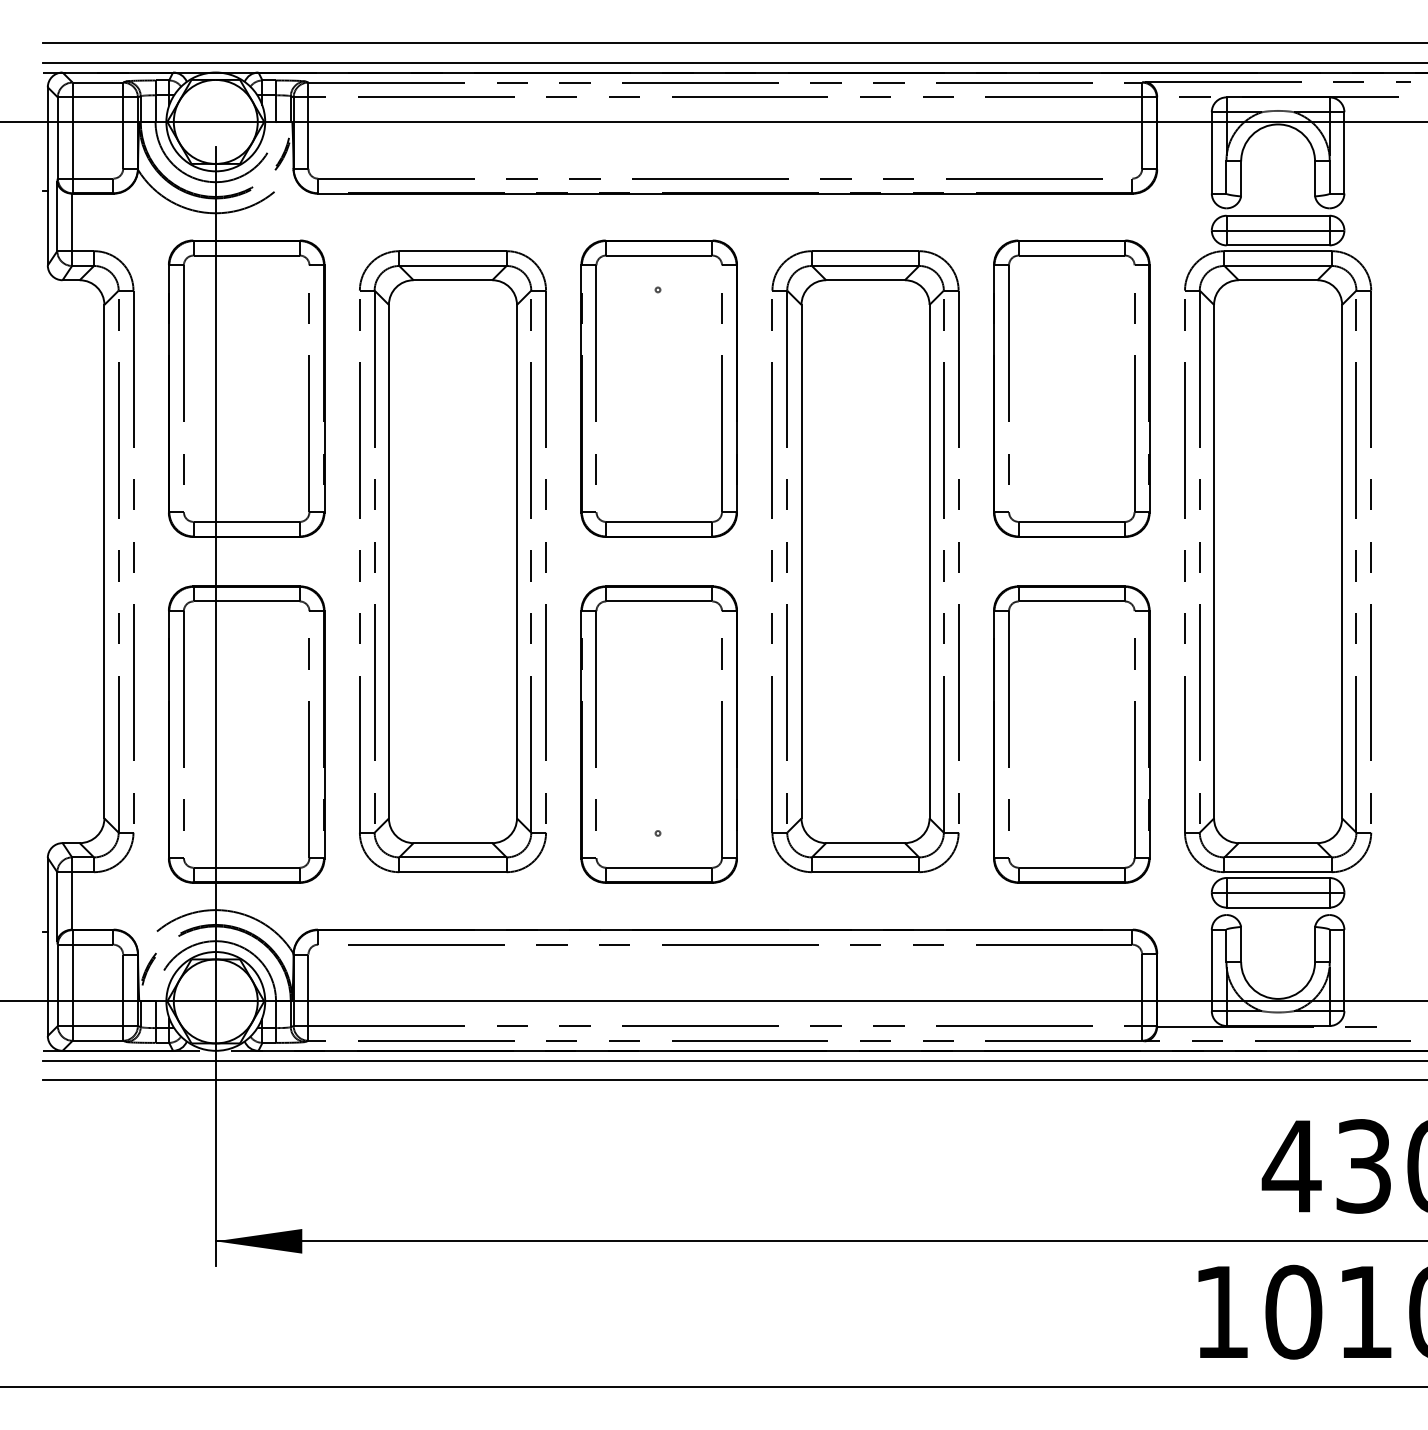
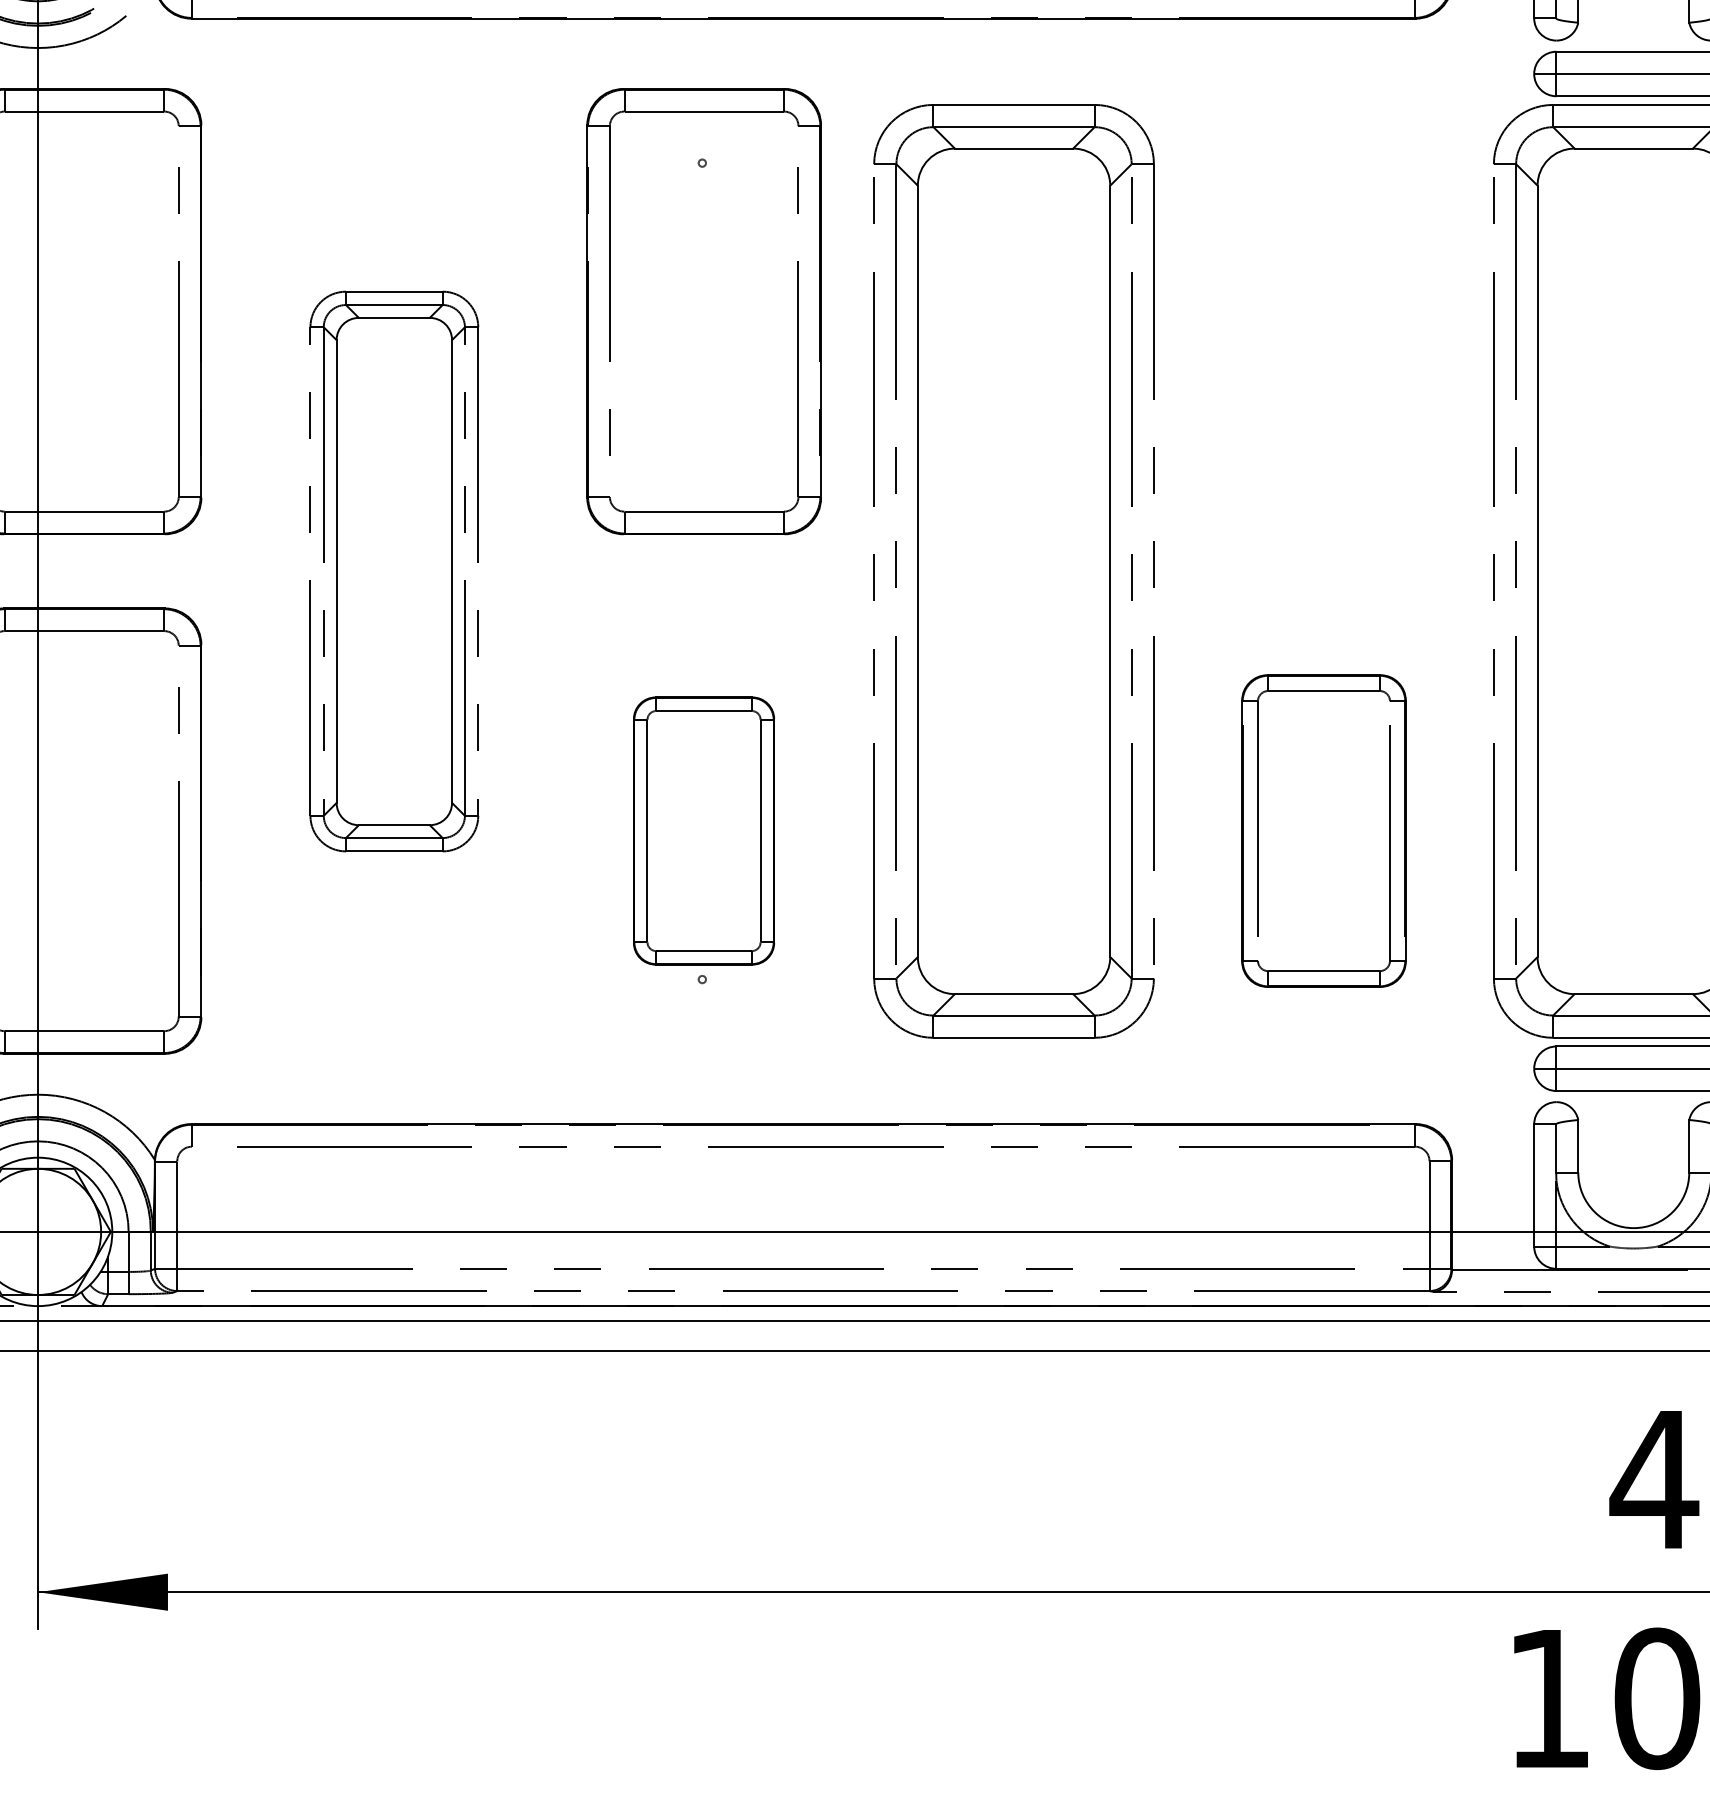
part: (1071, 388) -> (1323, 311), removed
part: (452, 561) -> (393, 571), size x0.6
part: (658, 734) -> (703, 830), size x0.6
part: (1071, 734) -> (1323, 830), size x0.7

